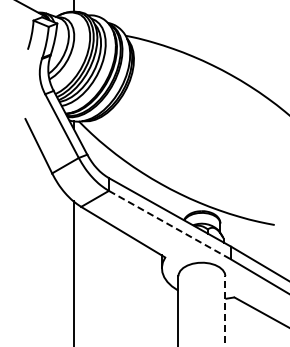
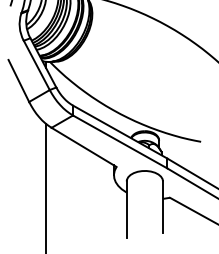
line: (170, 225) -> (120, 142), dashed -> solid
line: (225, 308) -> (163, 206), dashed -> solid

